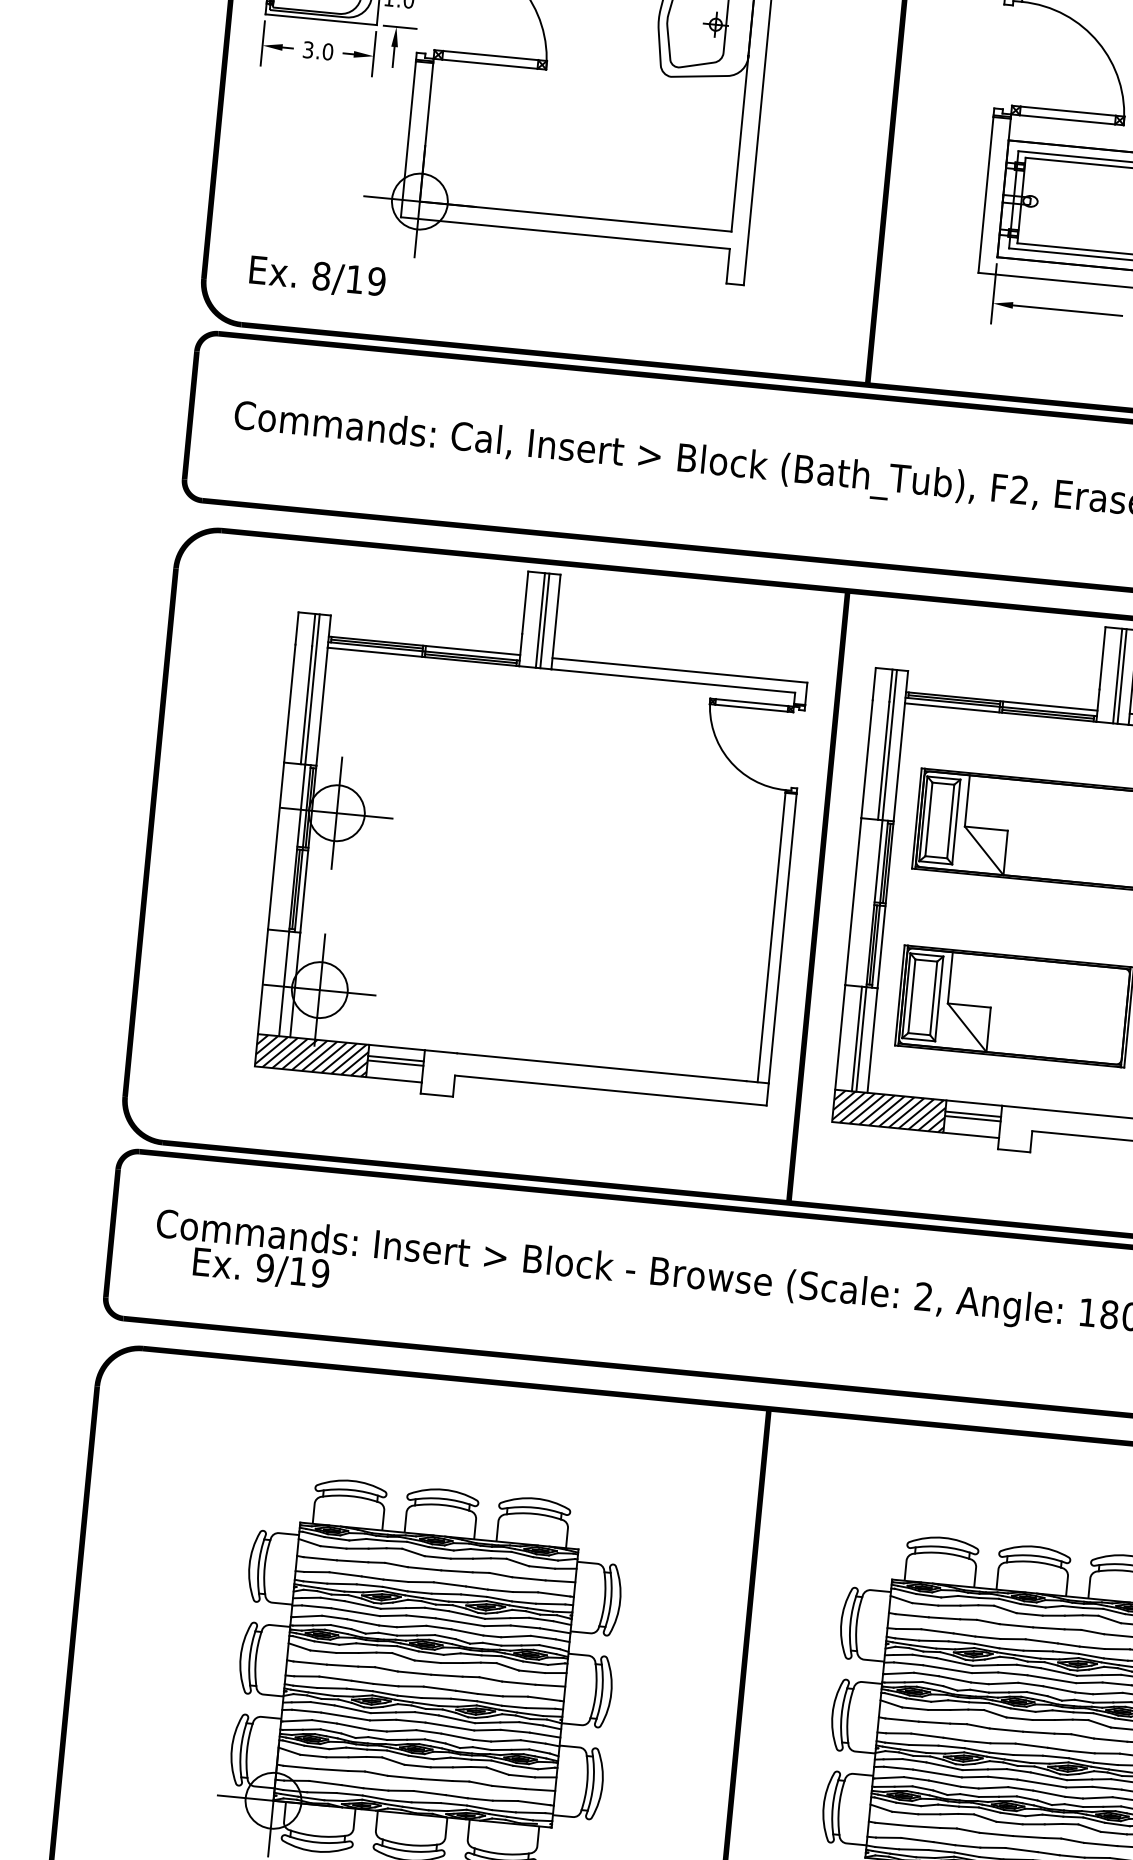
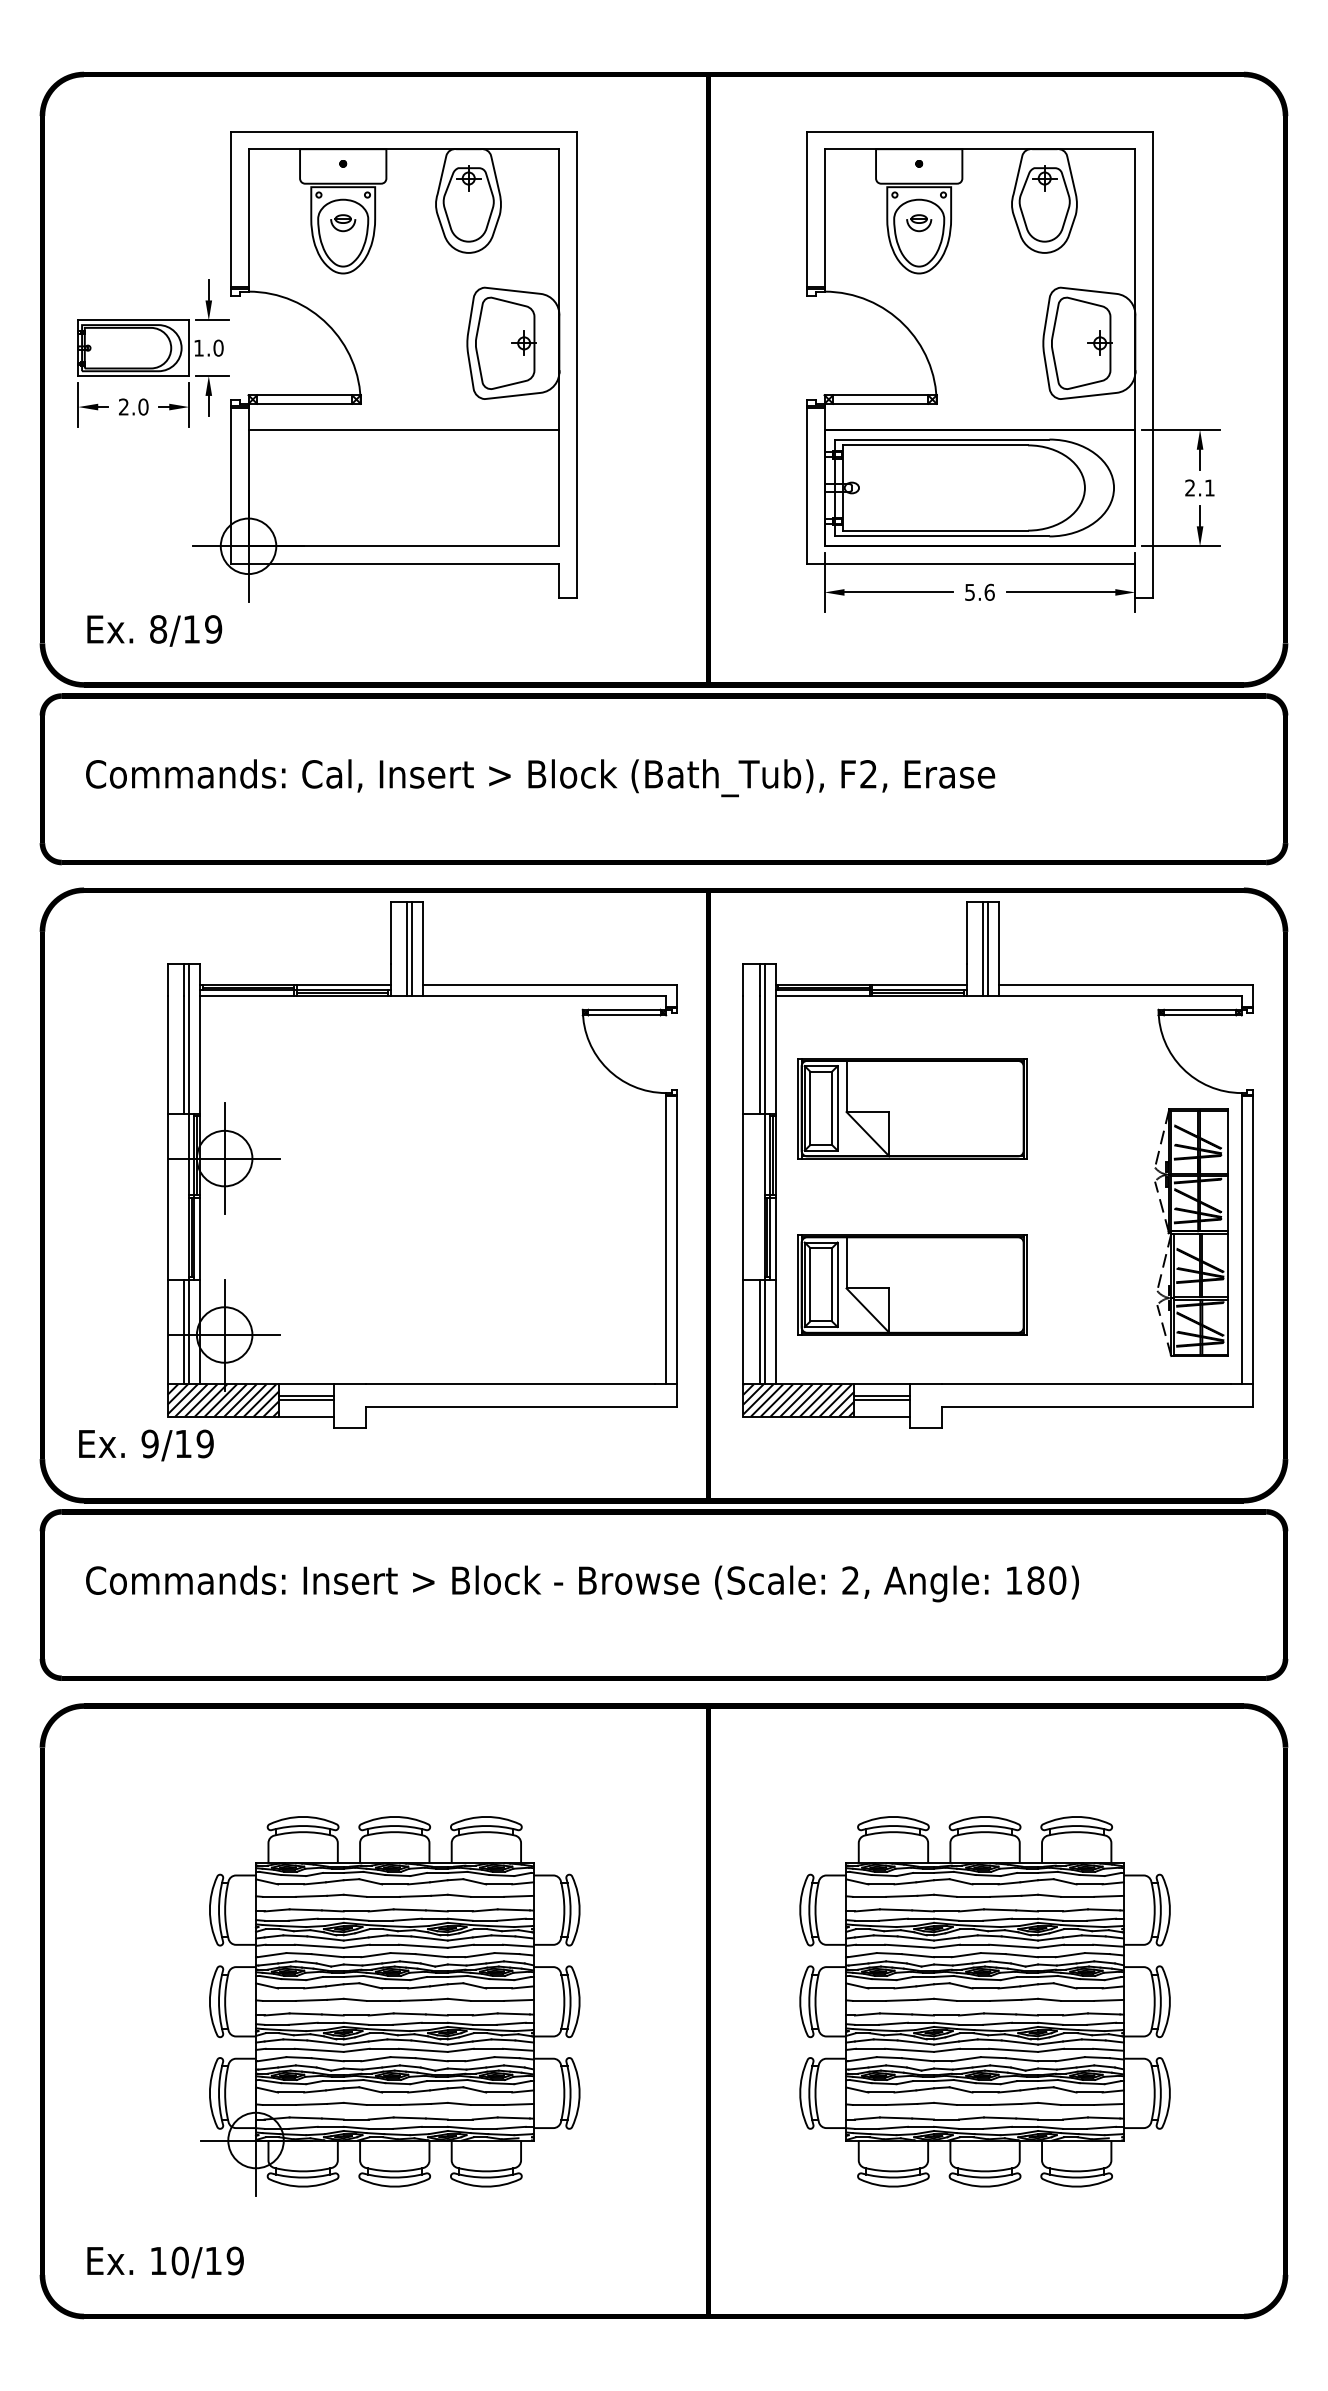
text: (308, 49) -> (123, 406), 3.0 -> 2.0
line: (586, 99) -> (403, 429), added
line: (279, 983) -> (184, 1332), added
text: (261, 1269) -> (146, 1445), moved

